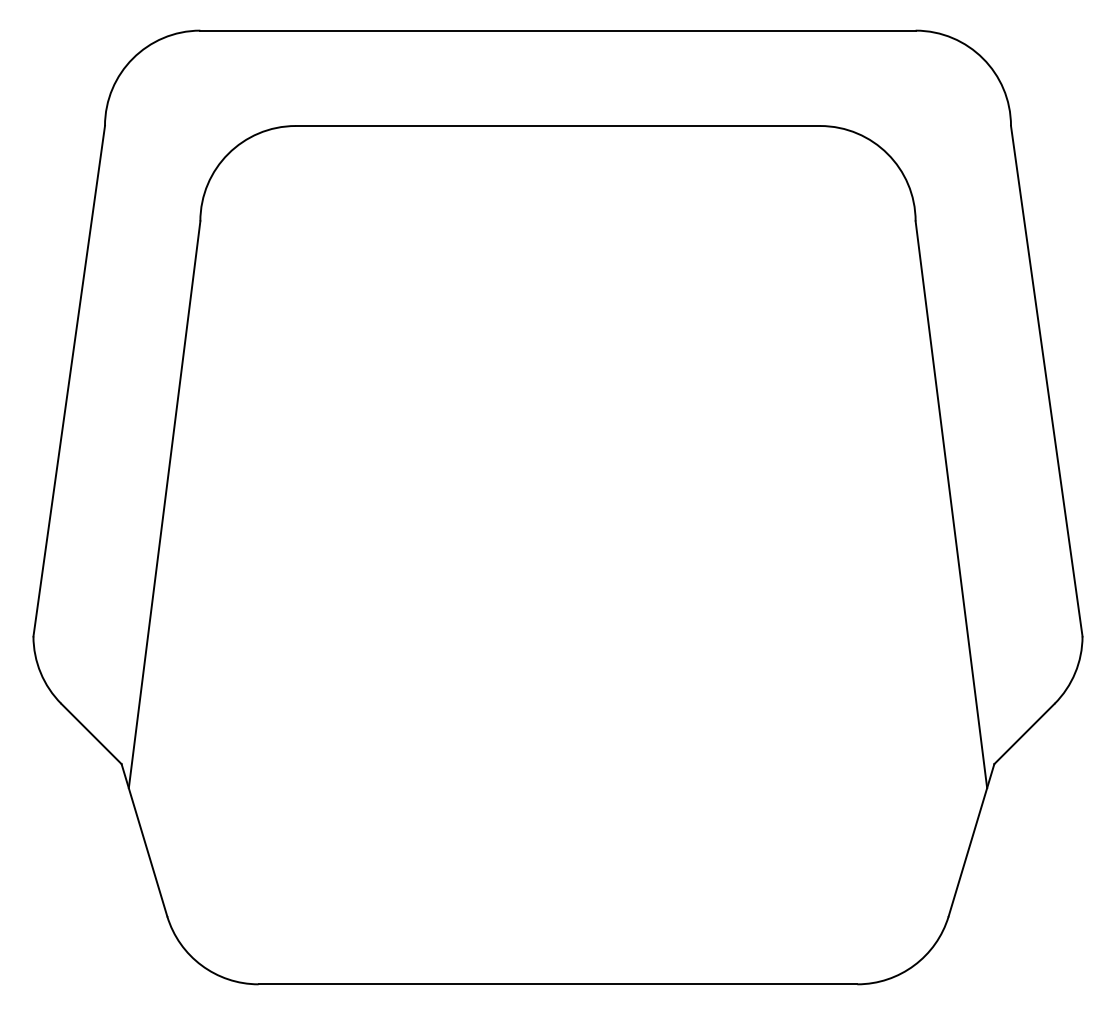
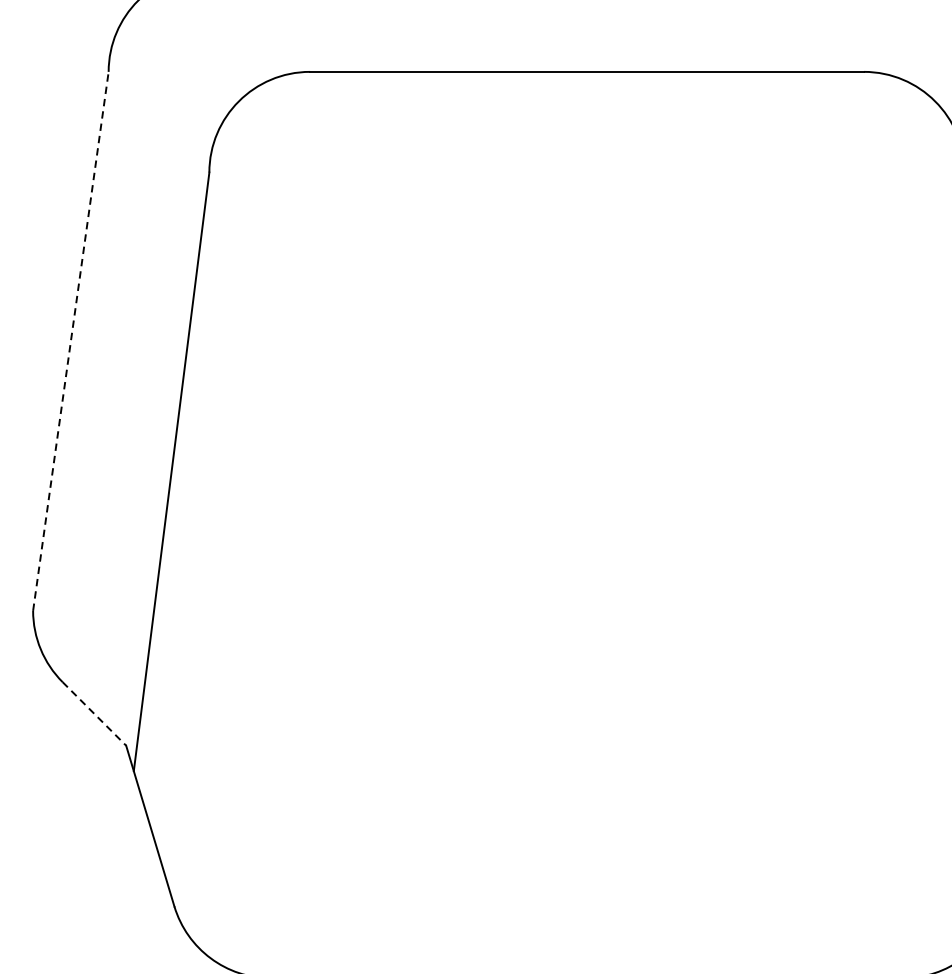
line: (69, 381) -> (71, 341), solid -> dashed
line: (91, 733) -> (94, 713), solid -> dashed

